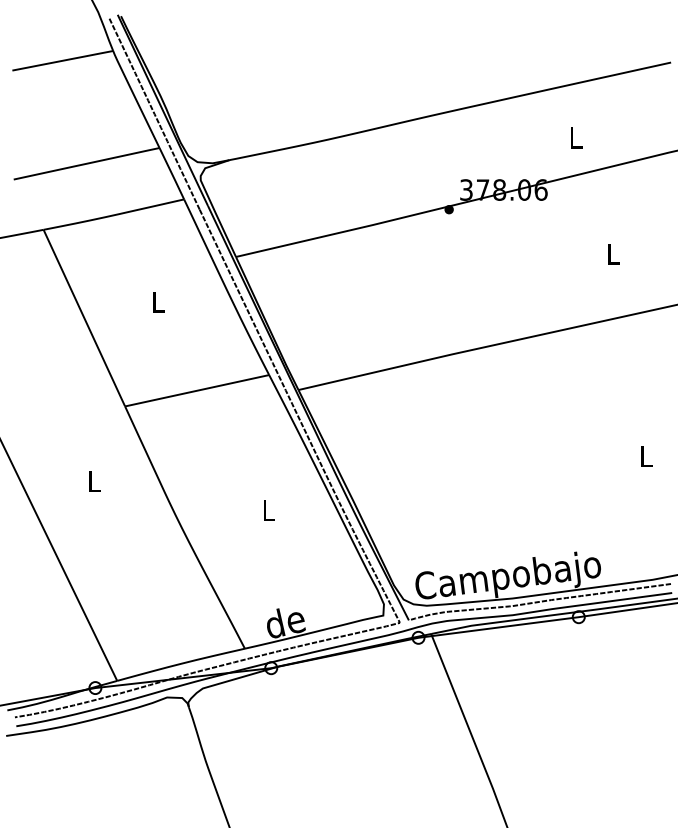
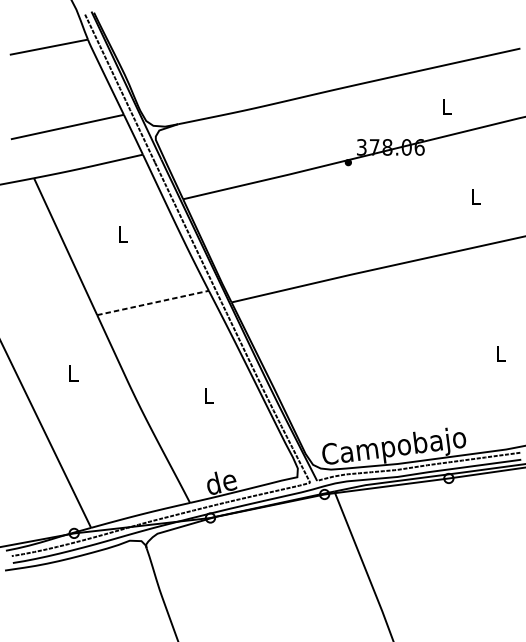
line: (197, 390) -> (153, 302), solid -> dashed

